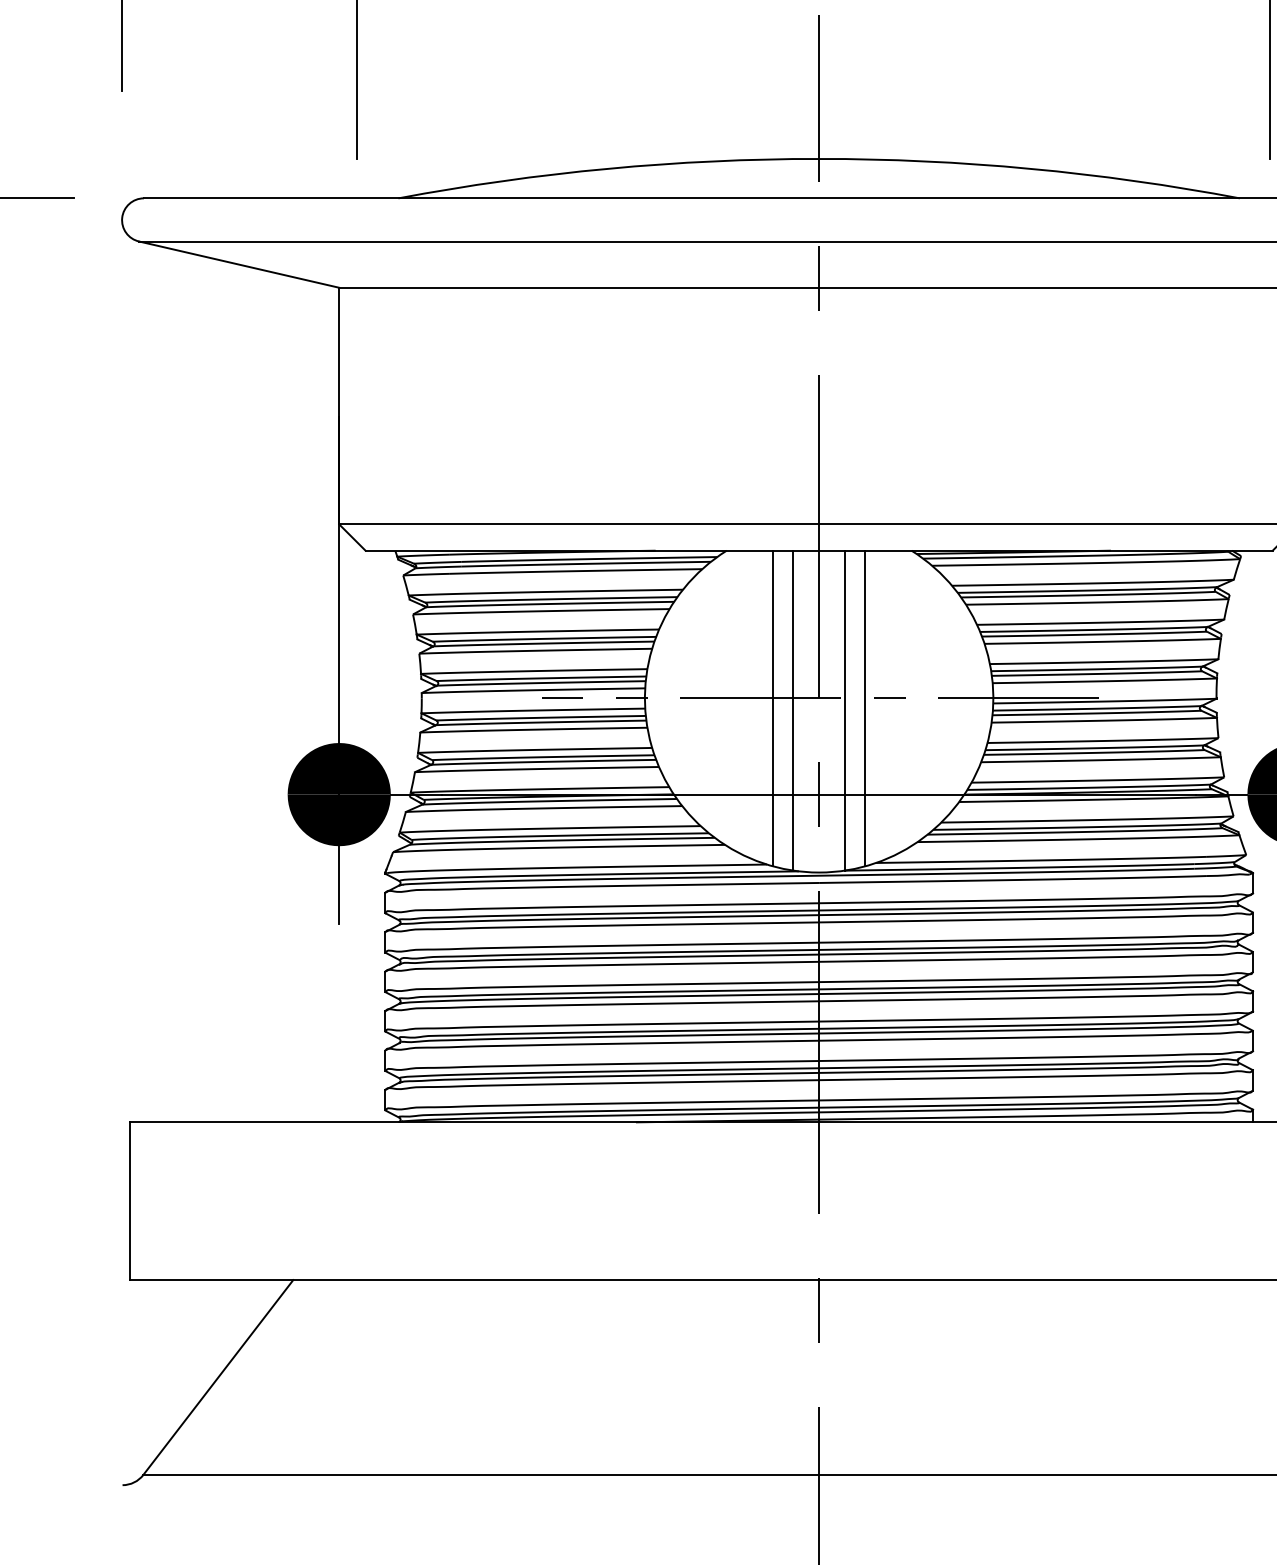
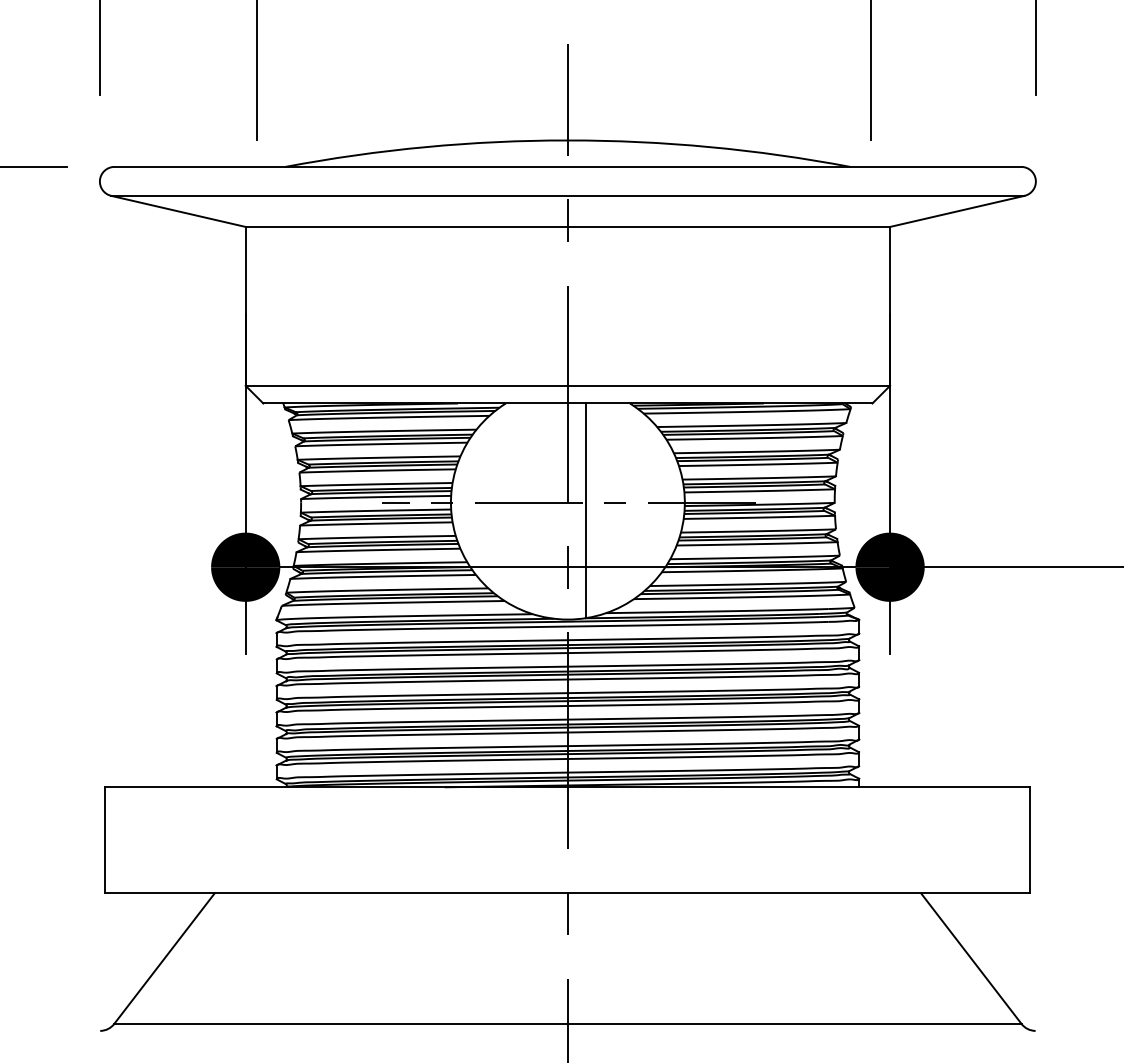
line: (773, 708) -> (537, 509), removed
line: (864, 708) -> (598, 509), removed
line: (793, 710) -> (550, 510), removed

